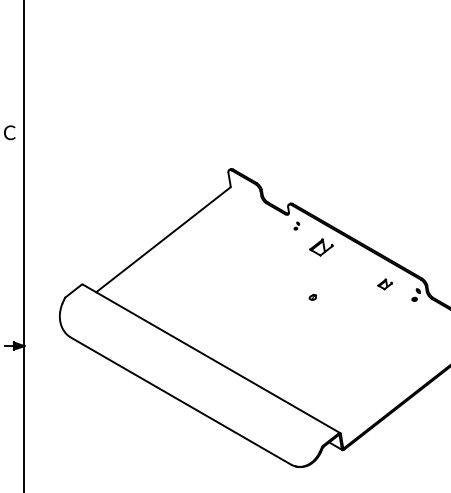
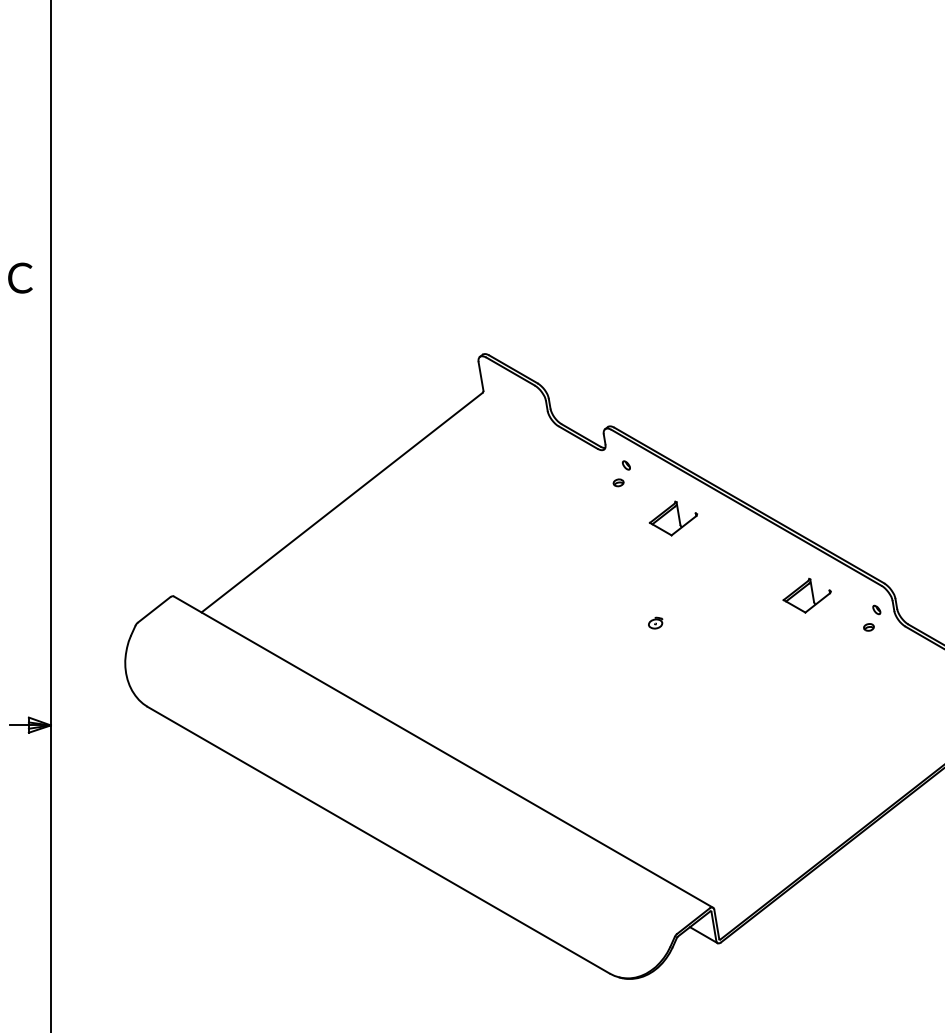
part: (296, 225) -> (621, 472), size x1.67
part: (384, 284) -> (805, 596), size x1.67

